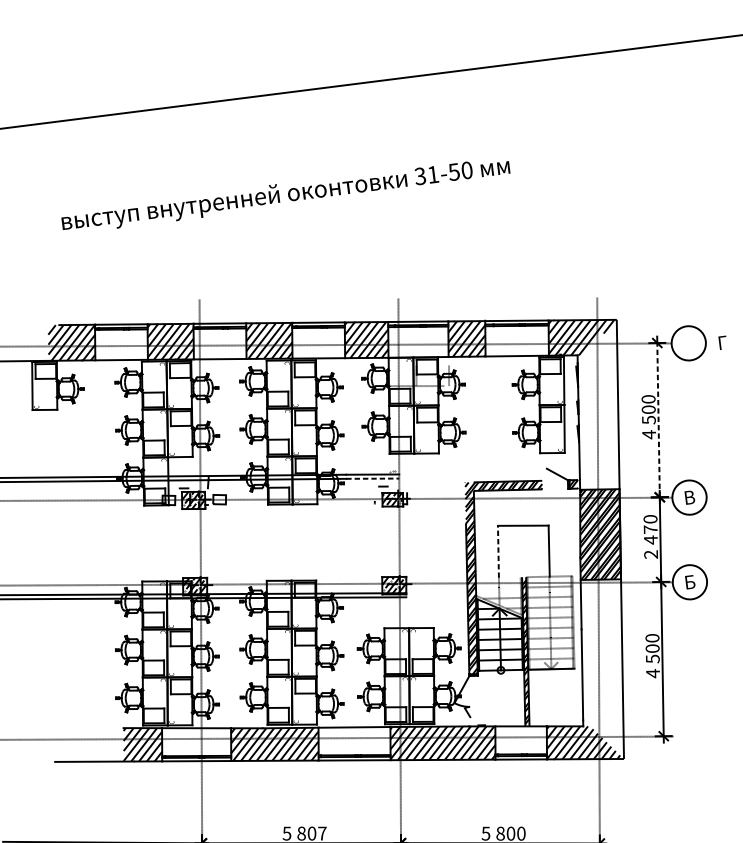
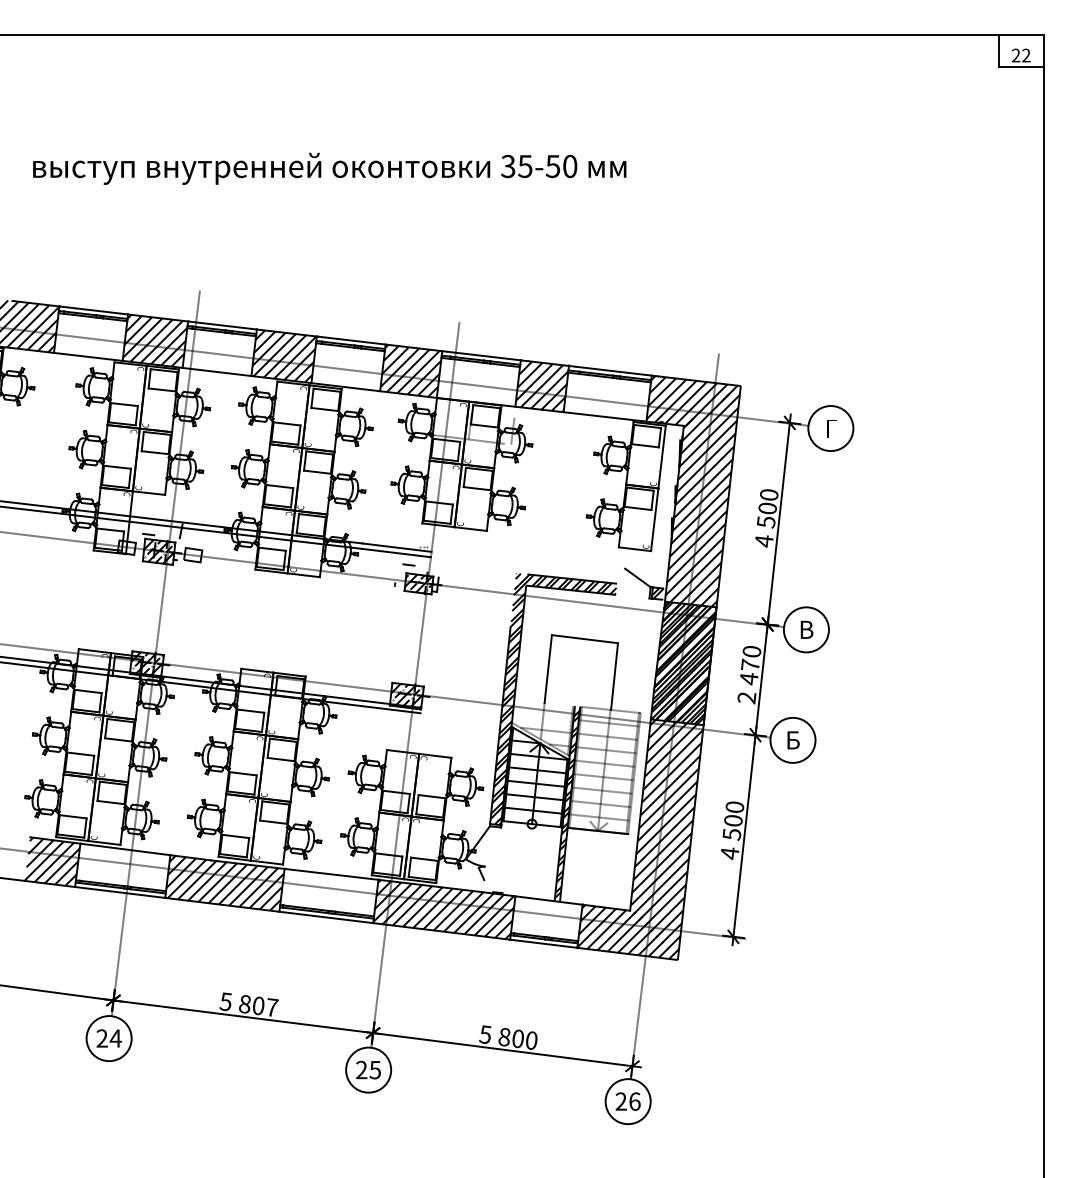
text: (433, 174) -> (525, 166), 31-50 -> 35-50
text: (722, 342) -> (831, 428), moved
line: (658, 420) -> (778, 523), dashed -> solid
line: (372, 479) -> (396, 553), dashed -> solid
hatch: (601, 542) -> (684, 674), added
line: (498, 551) -> (548, 668), dashed -> solid

